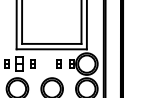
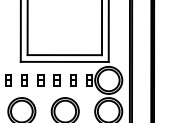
part: (19, 63) -> (24, 79), size x0.62
part: (45, 63) -> (56, 79), added

